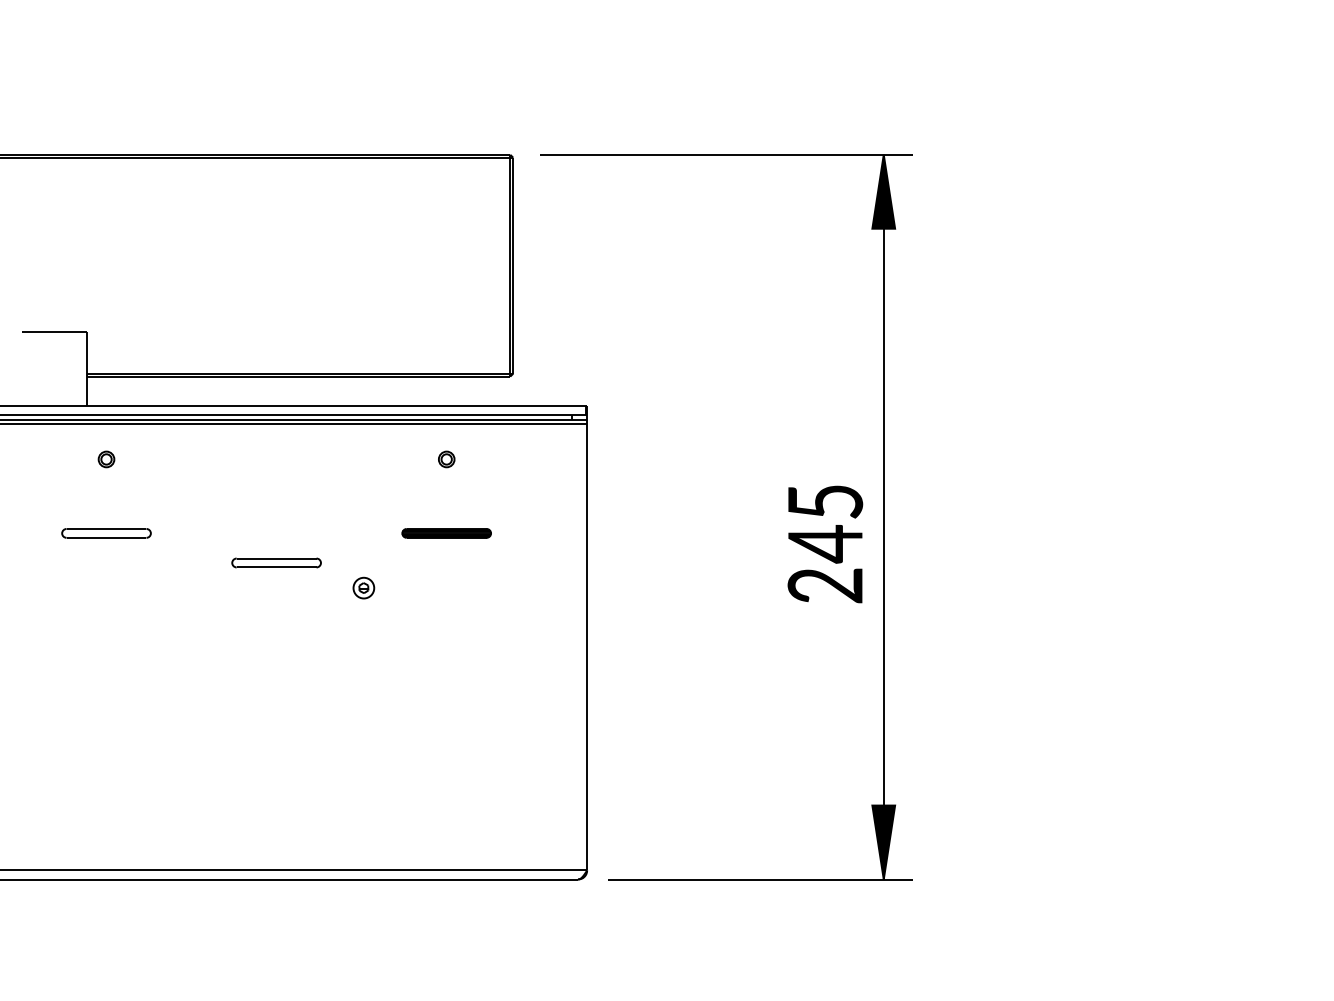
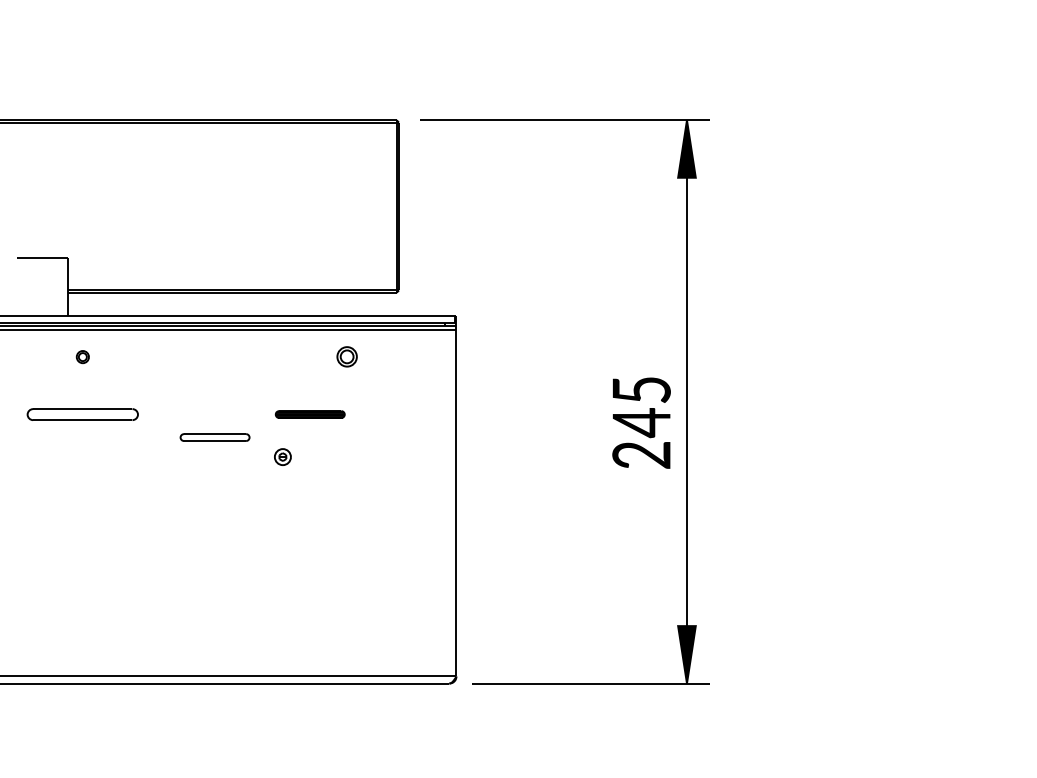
part: (446, 459) -> (347, 357), size x1.6
part: (106, 533) -> (82, 414), size x1.6
part: (445, 533) -> (309, 414), moved

